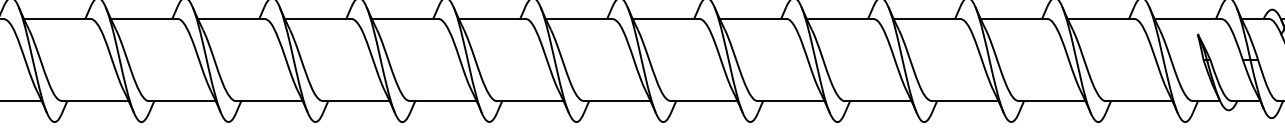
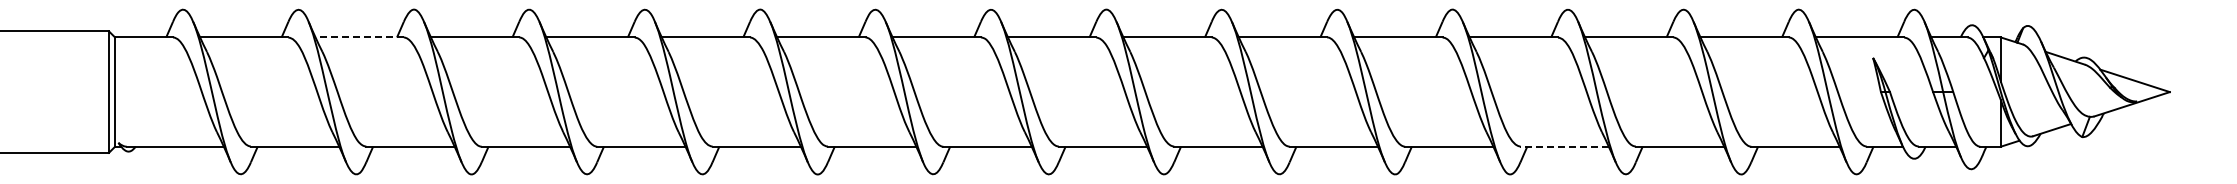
line: (57, 18) -> (359, 37), solid -> dashed
line: (965, 101) -> (1564, 146), solid -> dashed

